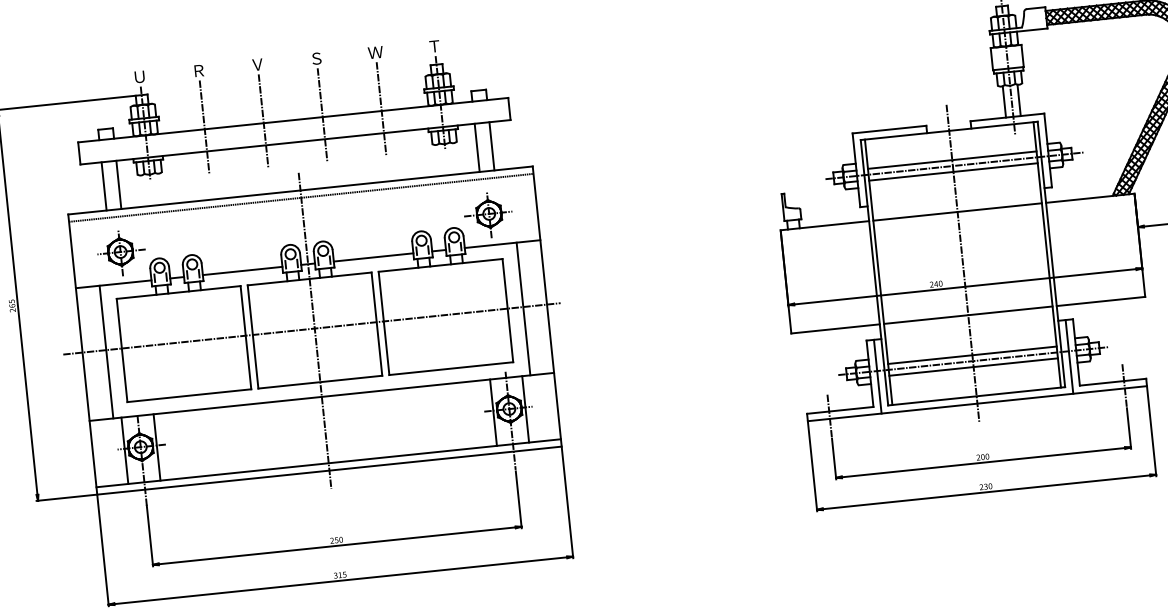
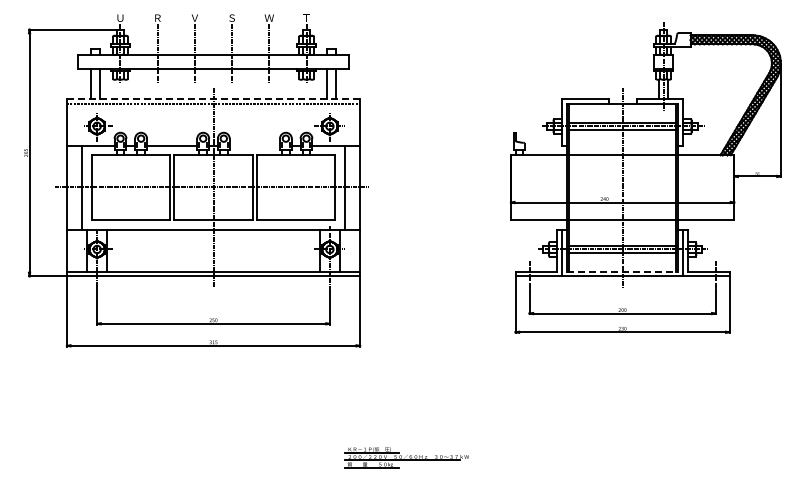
line: (300, 190) -> (213, 99), solid -> dashed
line: (373, 258) -> (254, 146), removed
line: (976, 396) -> (622, 271), solid -> dashed

